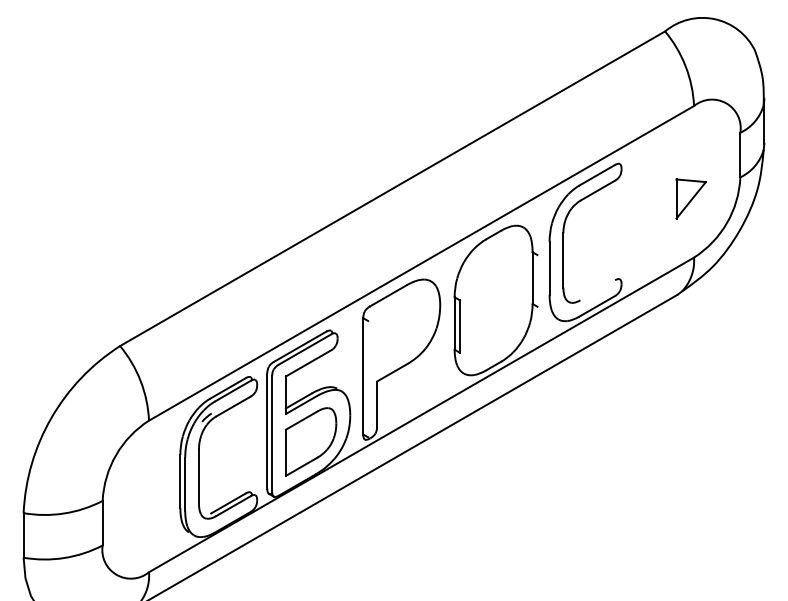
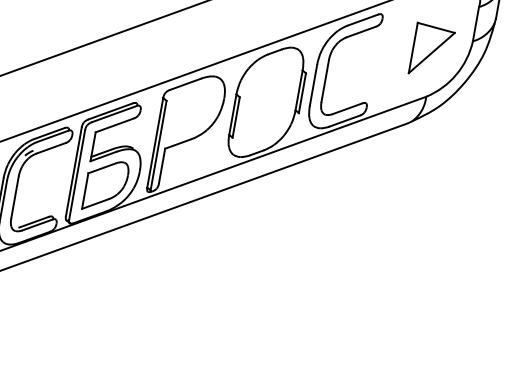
part: (690, 198) -> (431, 50), size x1.67
line: (537, 280) -> (302, 92), added
line: (597, 290) -> (347, 108), added
line: (368, 378) -> (158, 145), added

